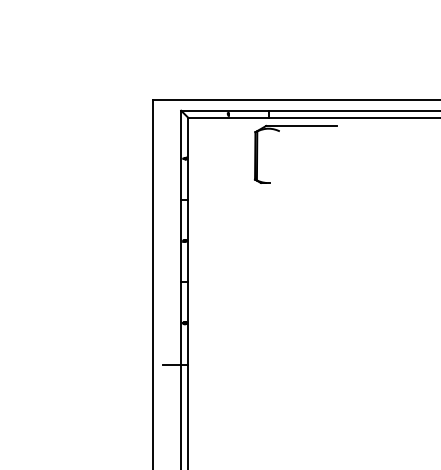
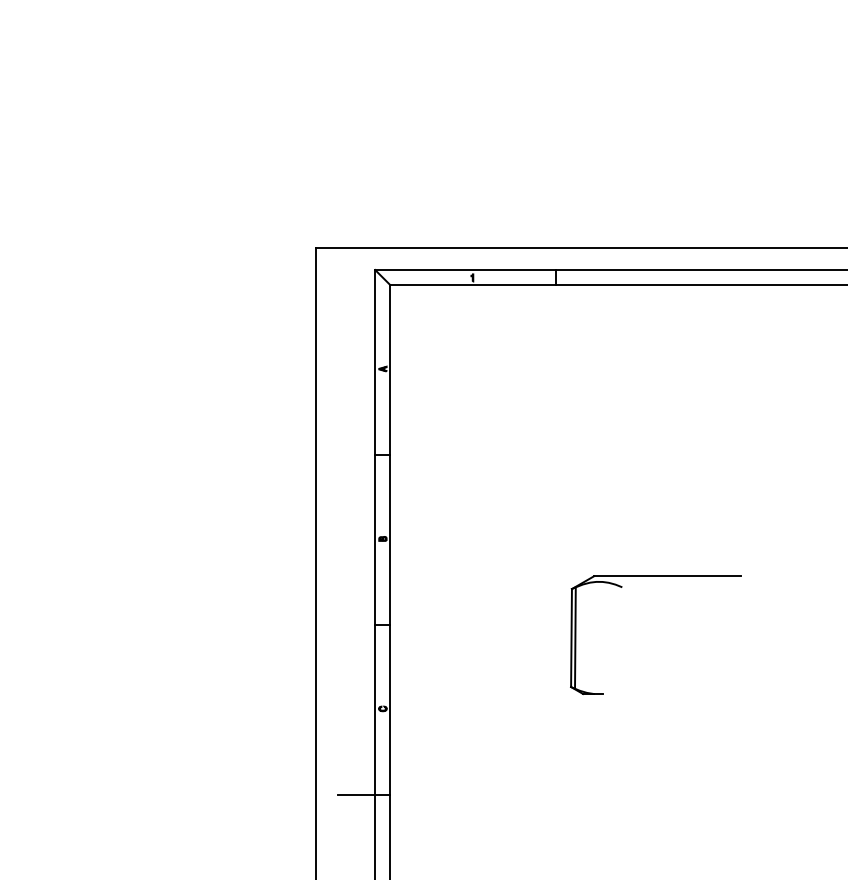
part: (295, 126) -> (654, 577), moved

